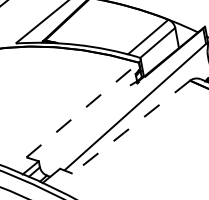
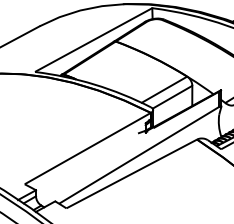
line: (83, 109) -> (88, 148), dashed -> solid
line: (131, 127) -> (131, 174), dashed -> solid

